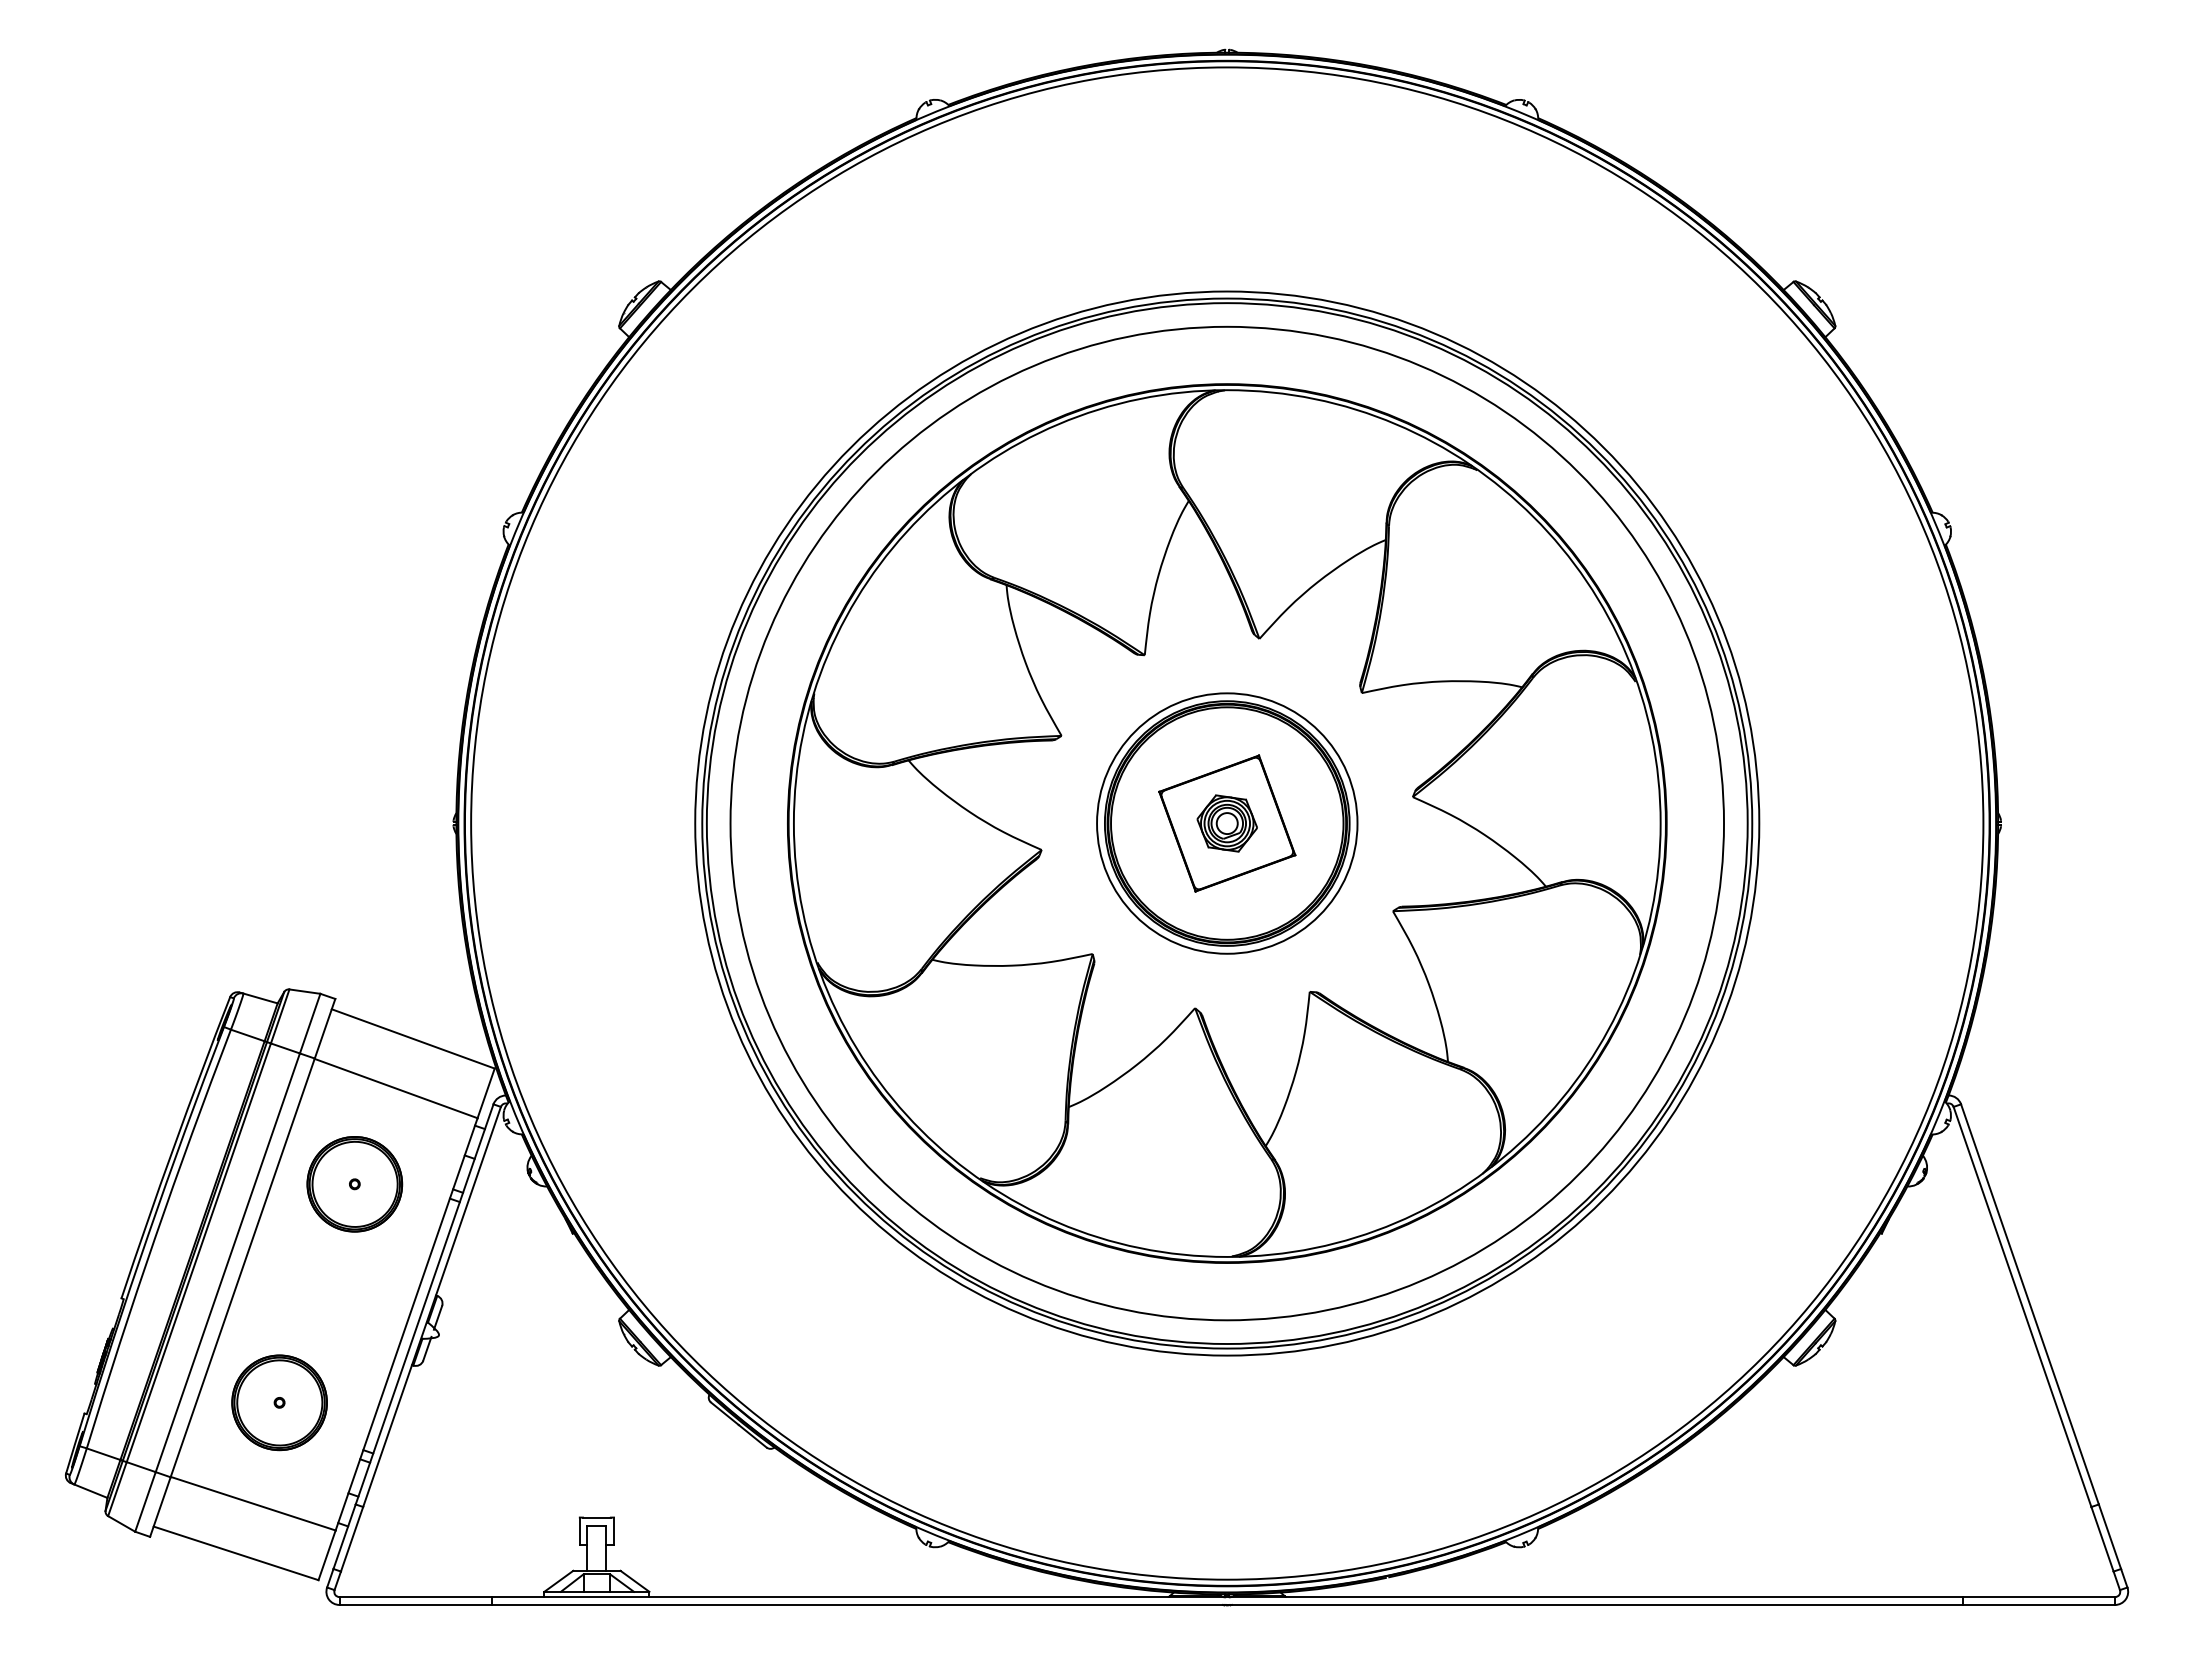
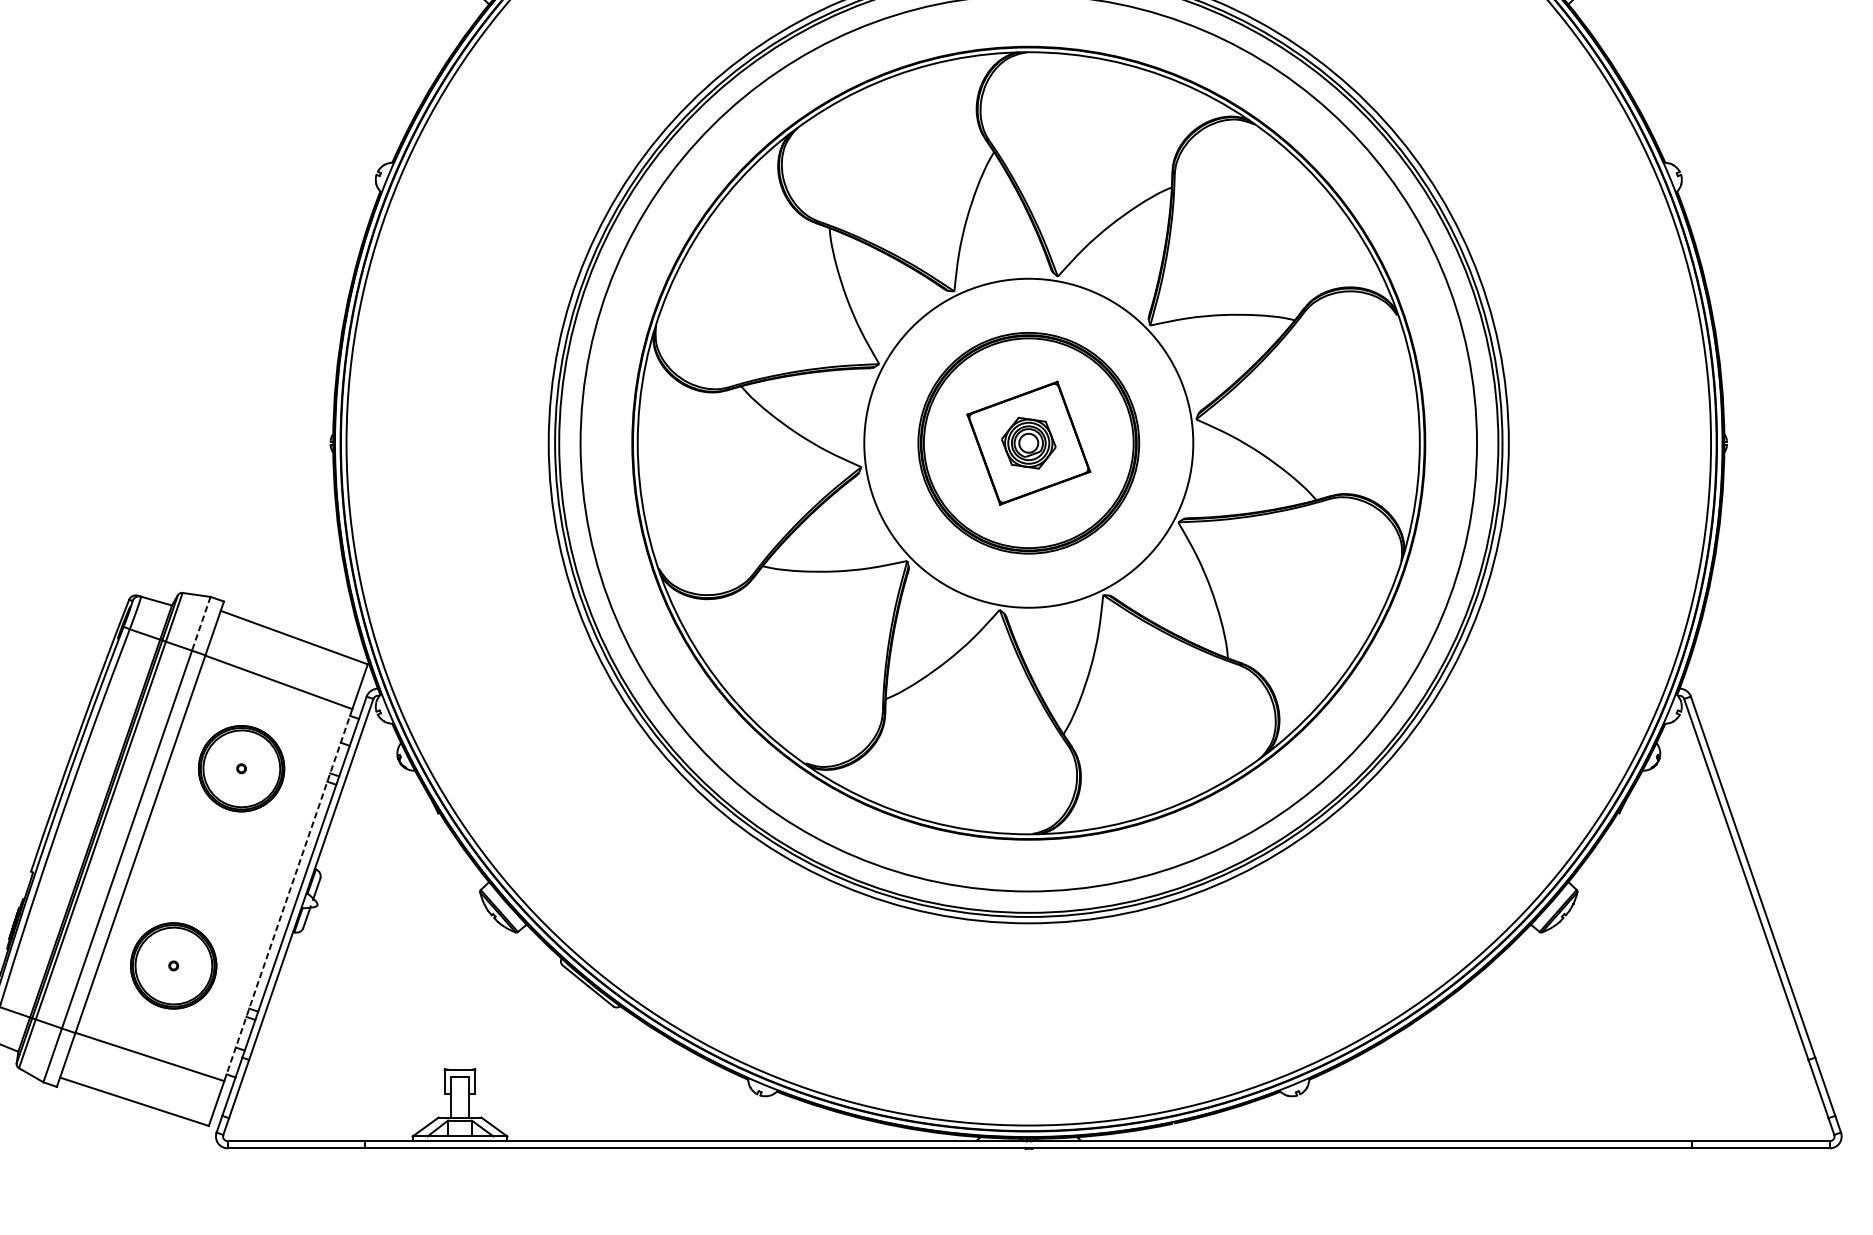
circle: (1227, 823) -> (1029, 443), size x1.4
line: (310, 1023) -> (201, 623), solid -> dashed
line: (406, 1323) -> (288, 894), solid -> dashed

